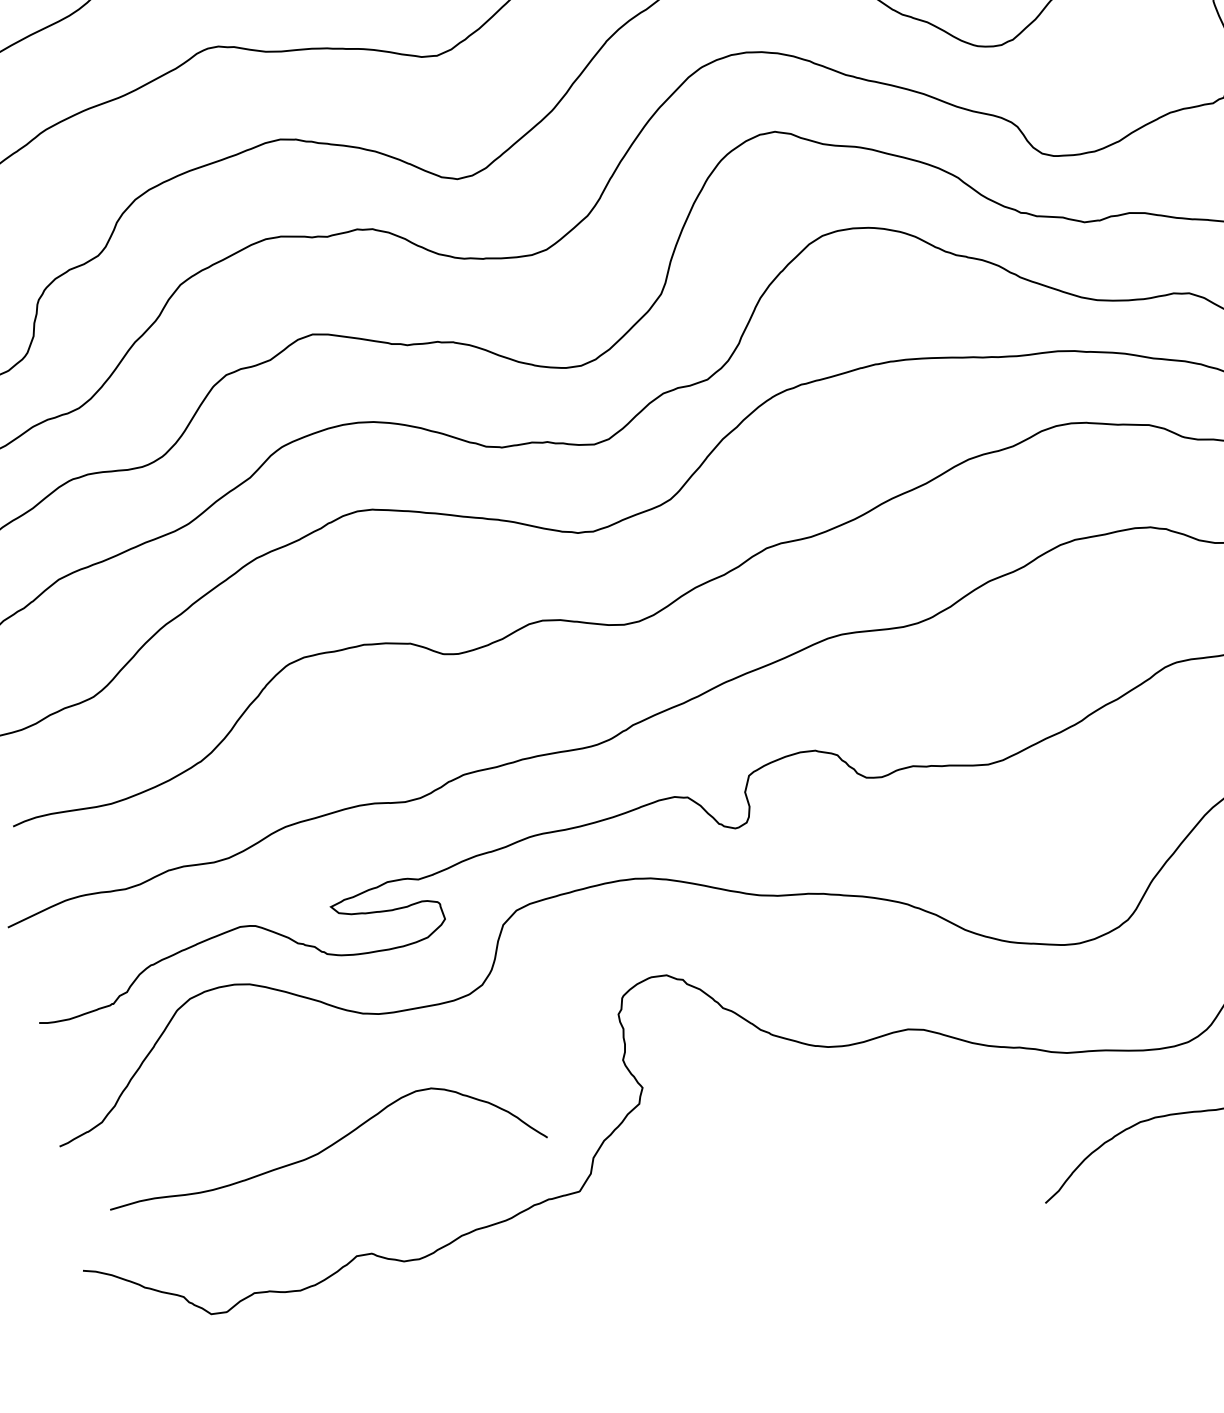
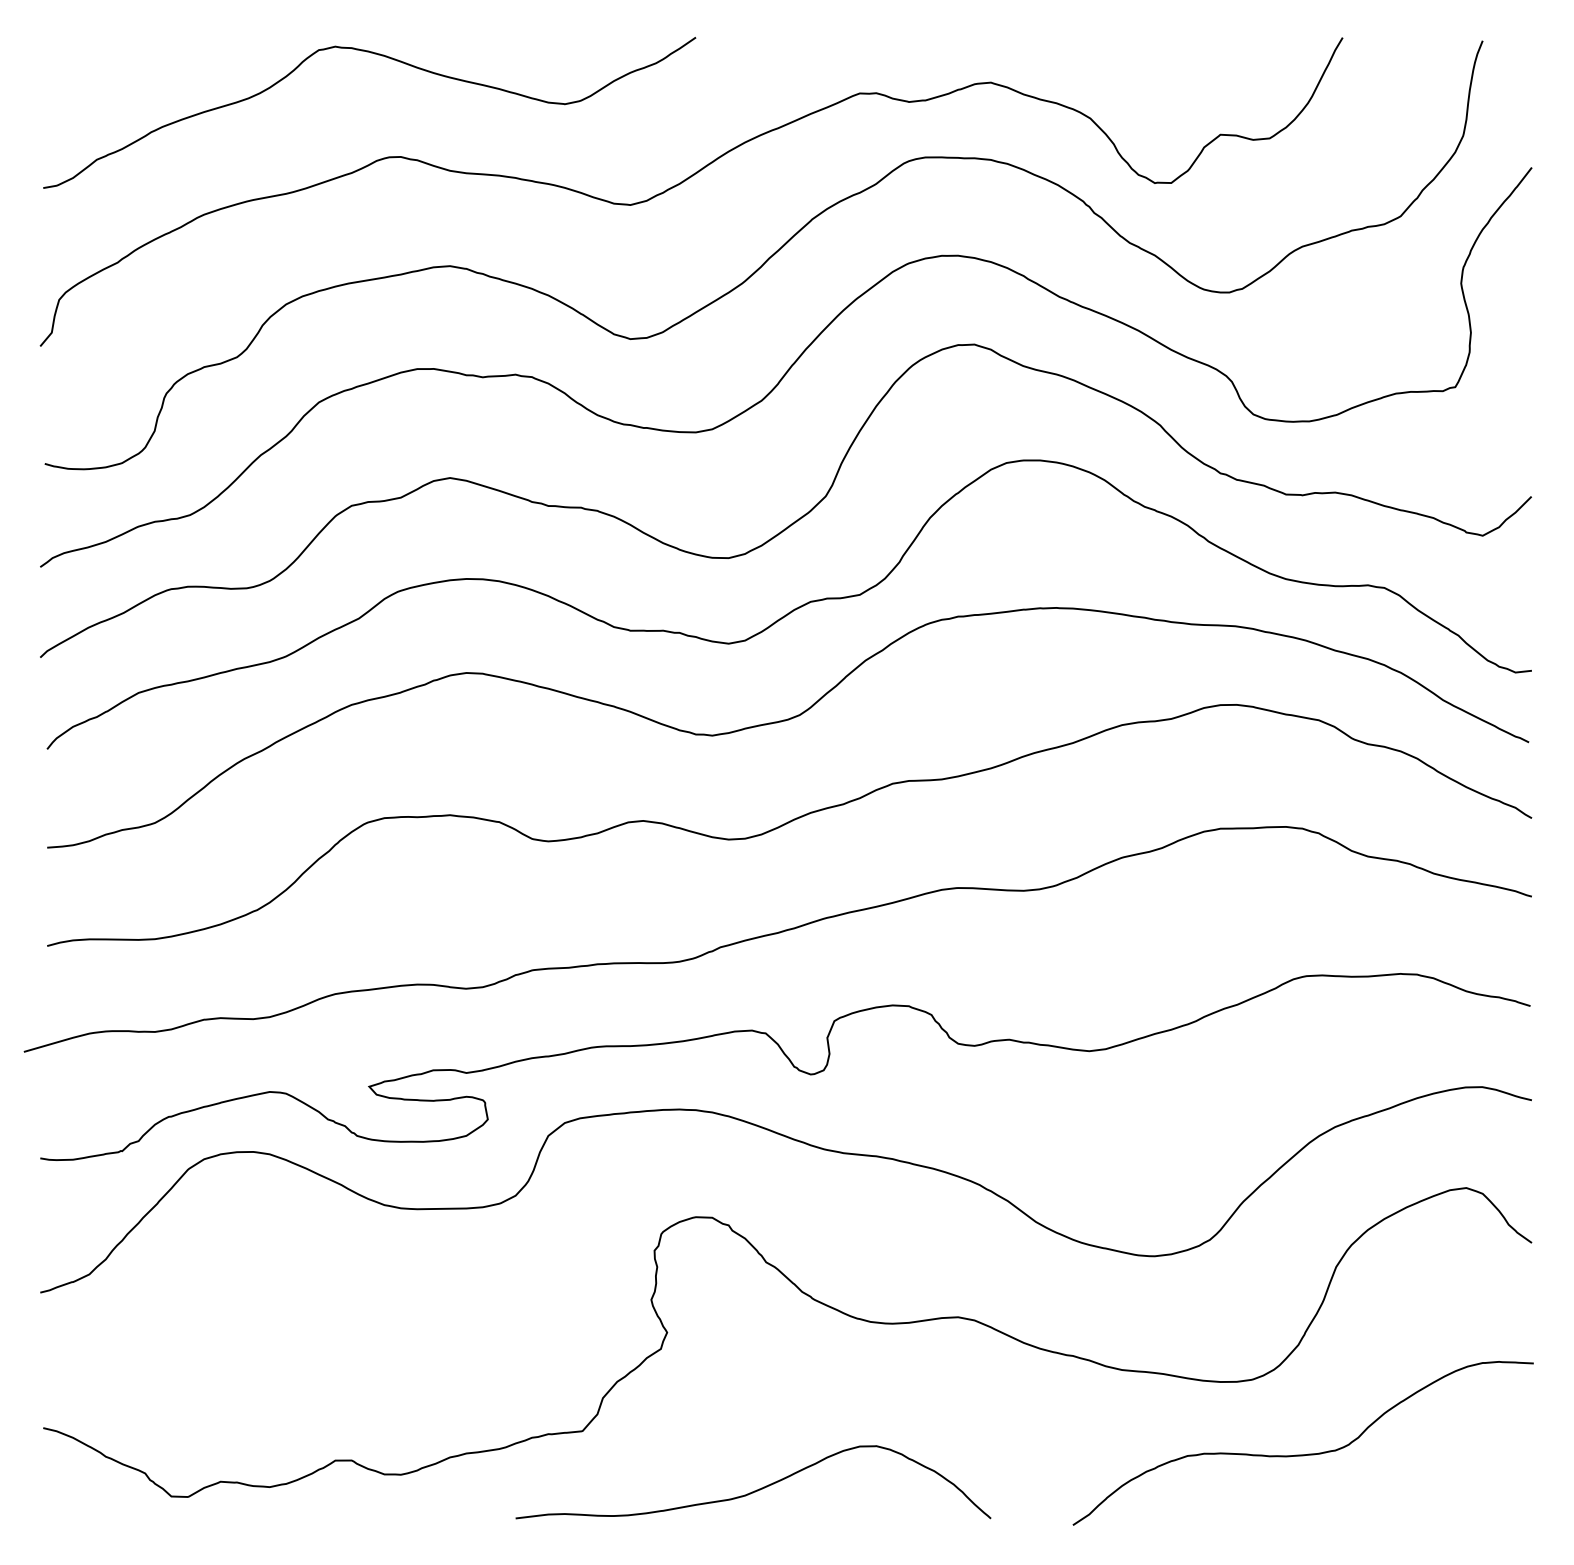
curve: (327, 1146) -> (756, 1489), moved

